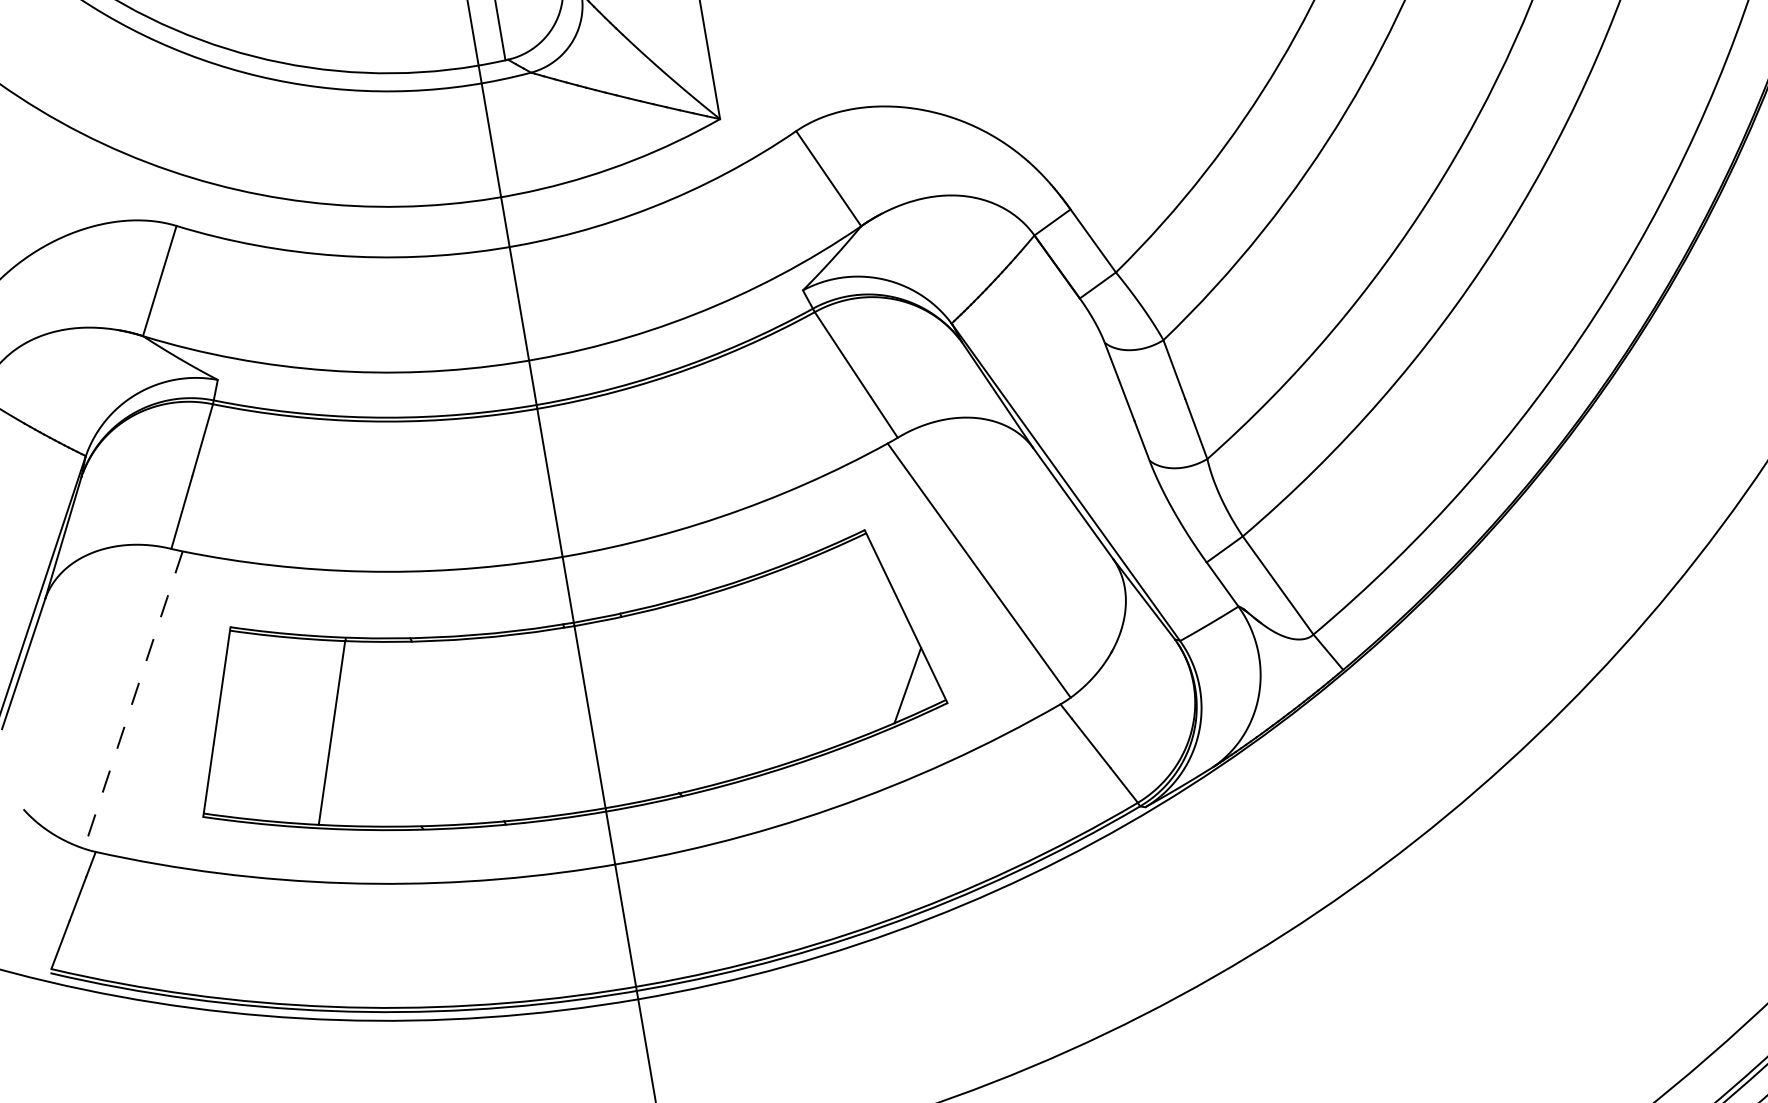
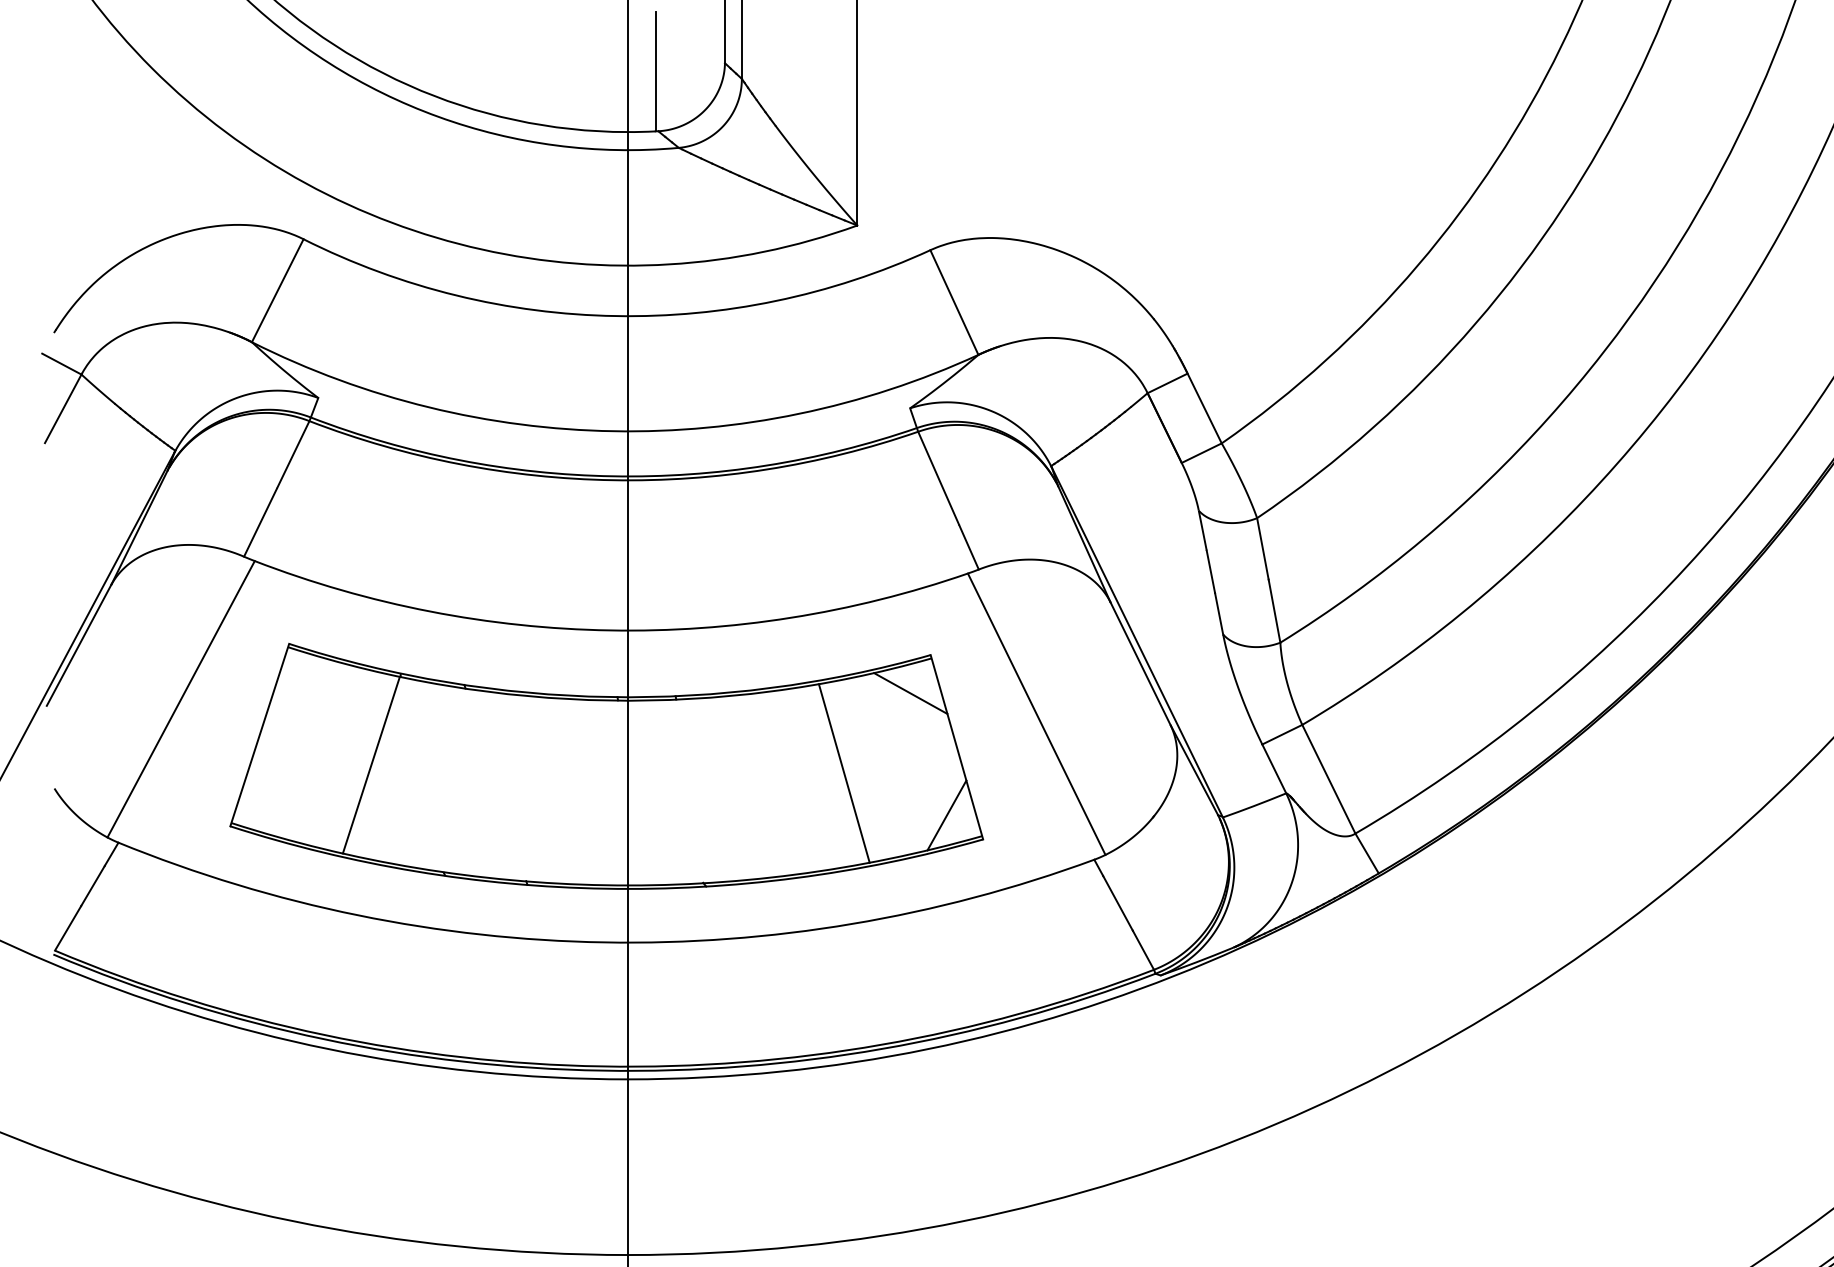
line: (851, 571) -> (910, 693), added
line: (798, 661) -> (843, 773), added
line: (133, 700) -> (181, 699), dashed -> solid

